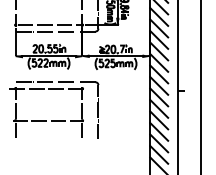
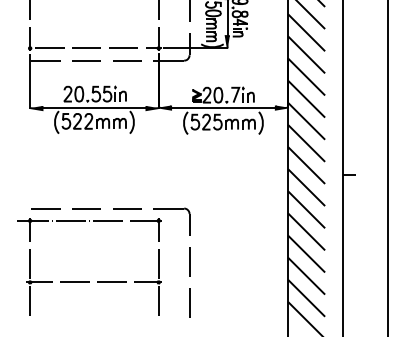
part: (54, 120) -> (104, 282), moved

